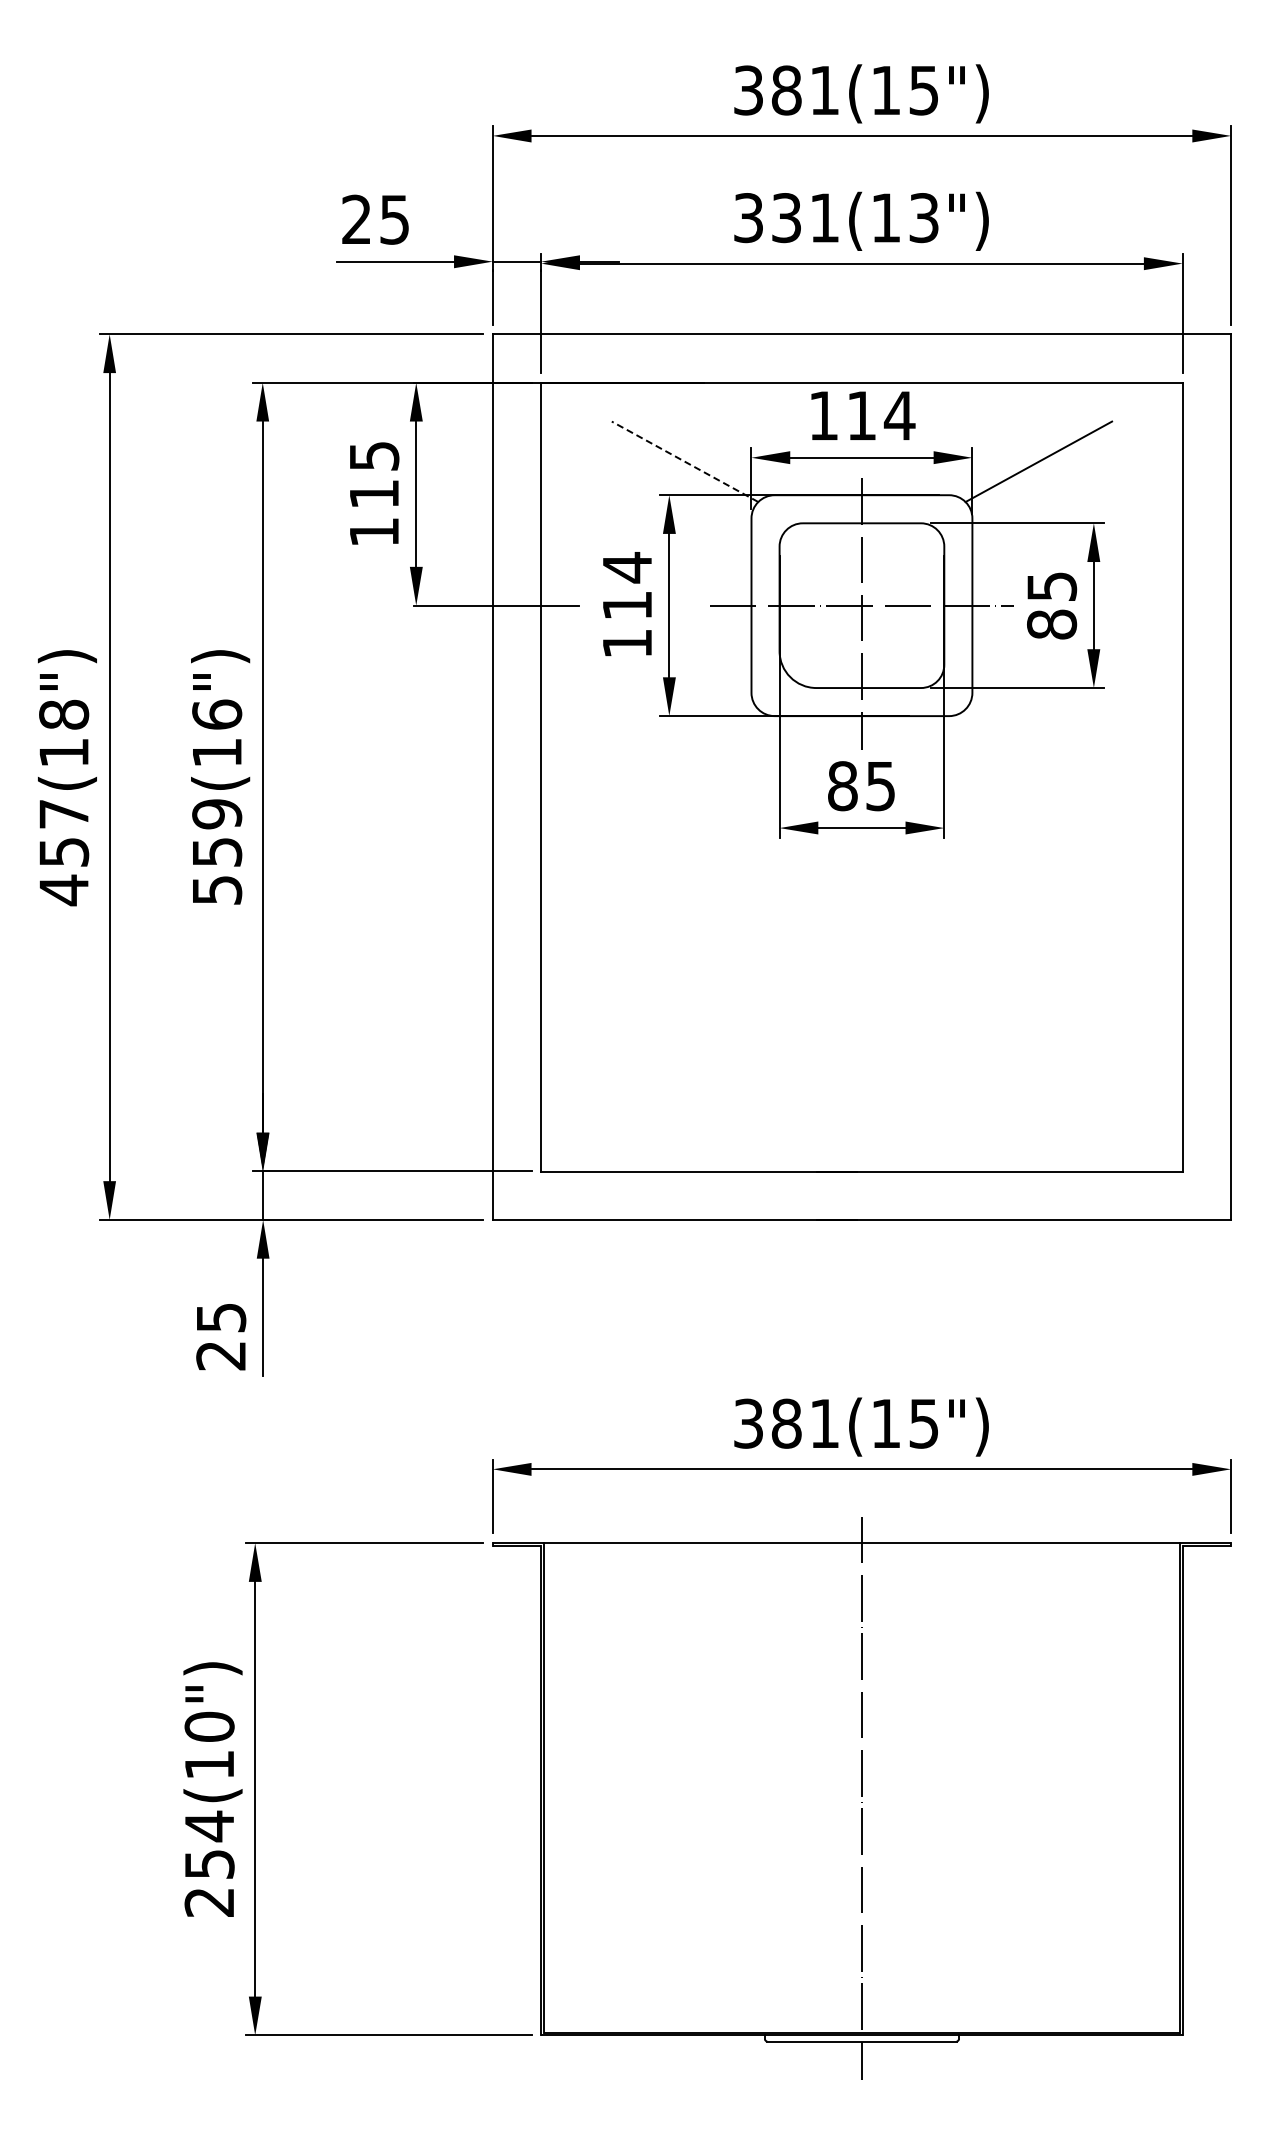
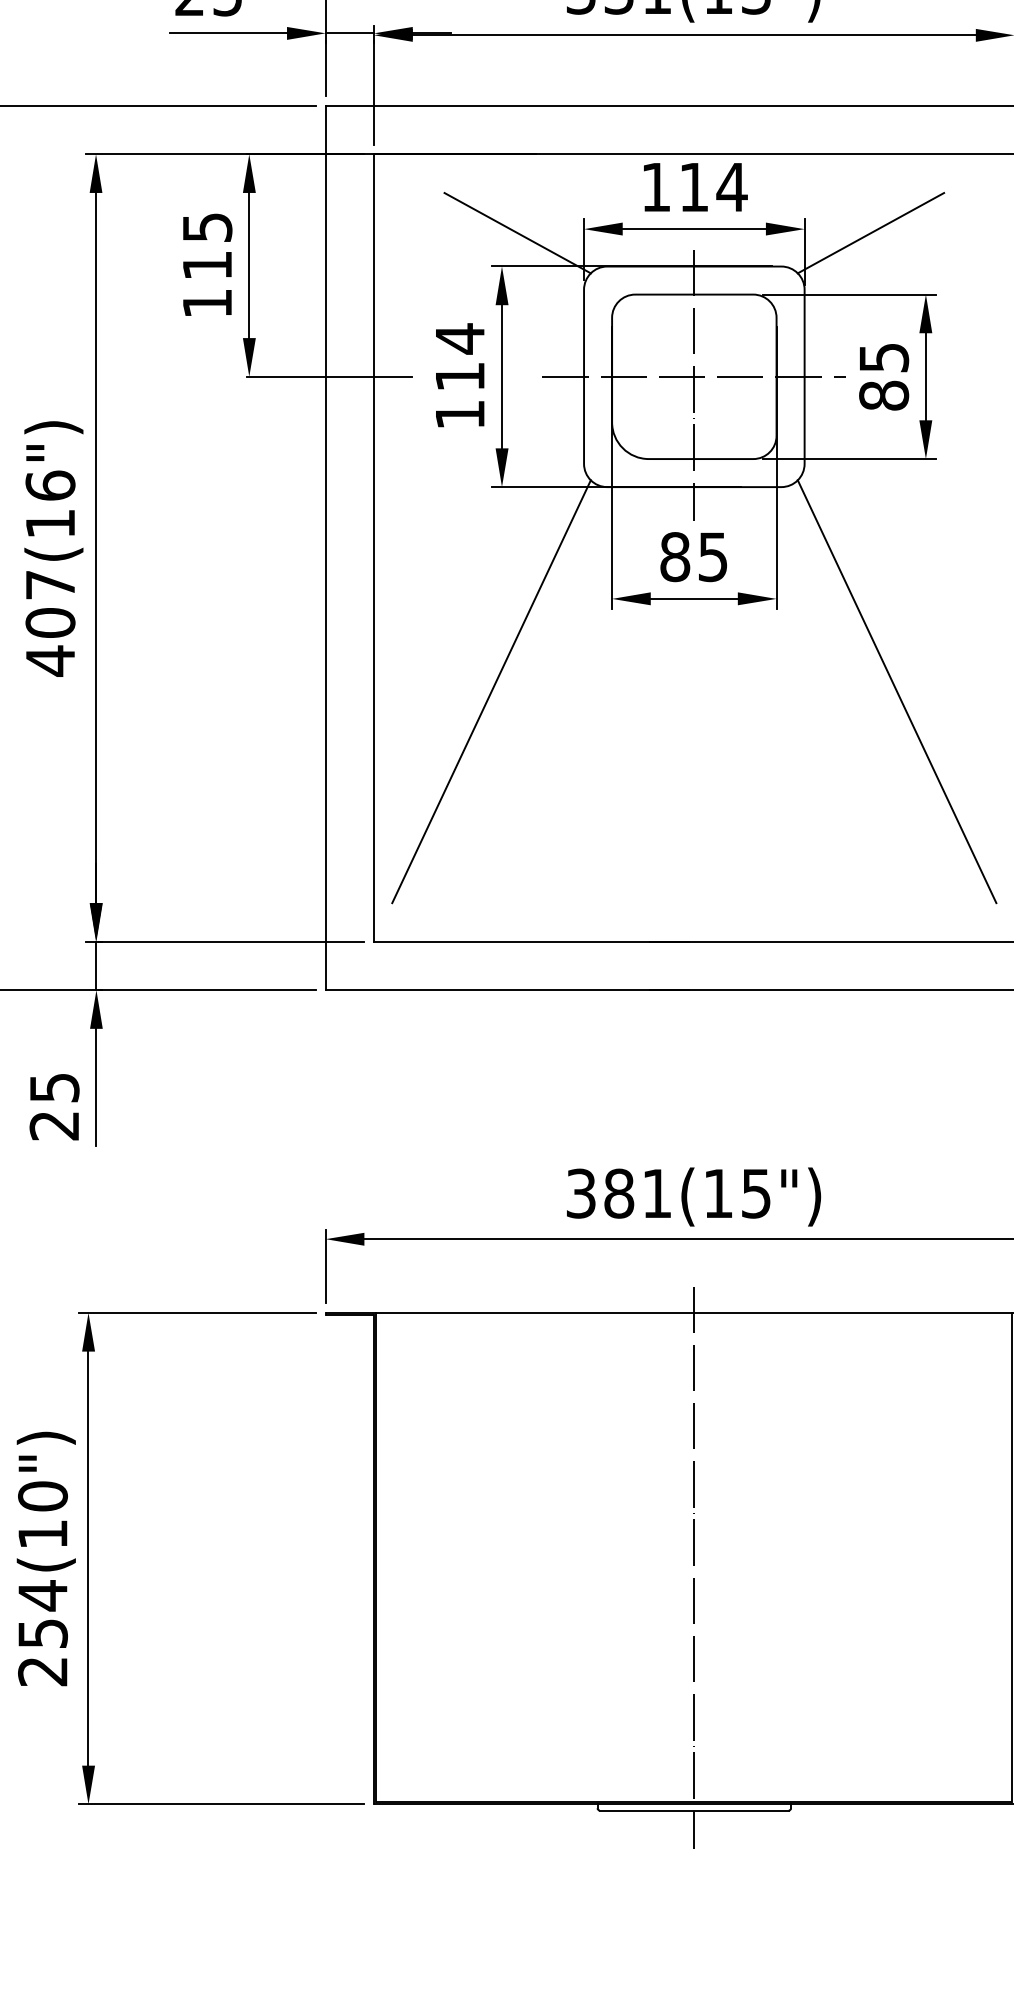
line: (685, 461) -> (518, 232), dashed -> solid
text: (217, 852) -> (50, 623), 559(16") -> 407(16")
line: (658, 920) -> (491, 691), added
line: (1064, 920) -> (896, 691), added

